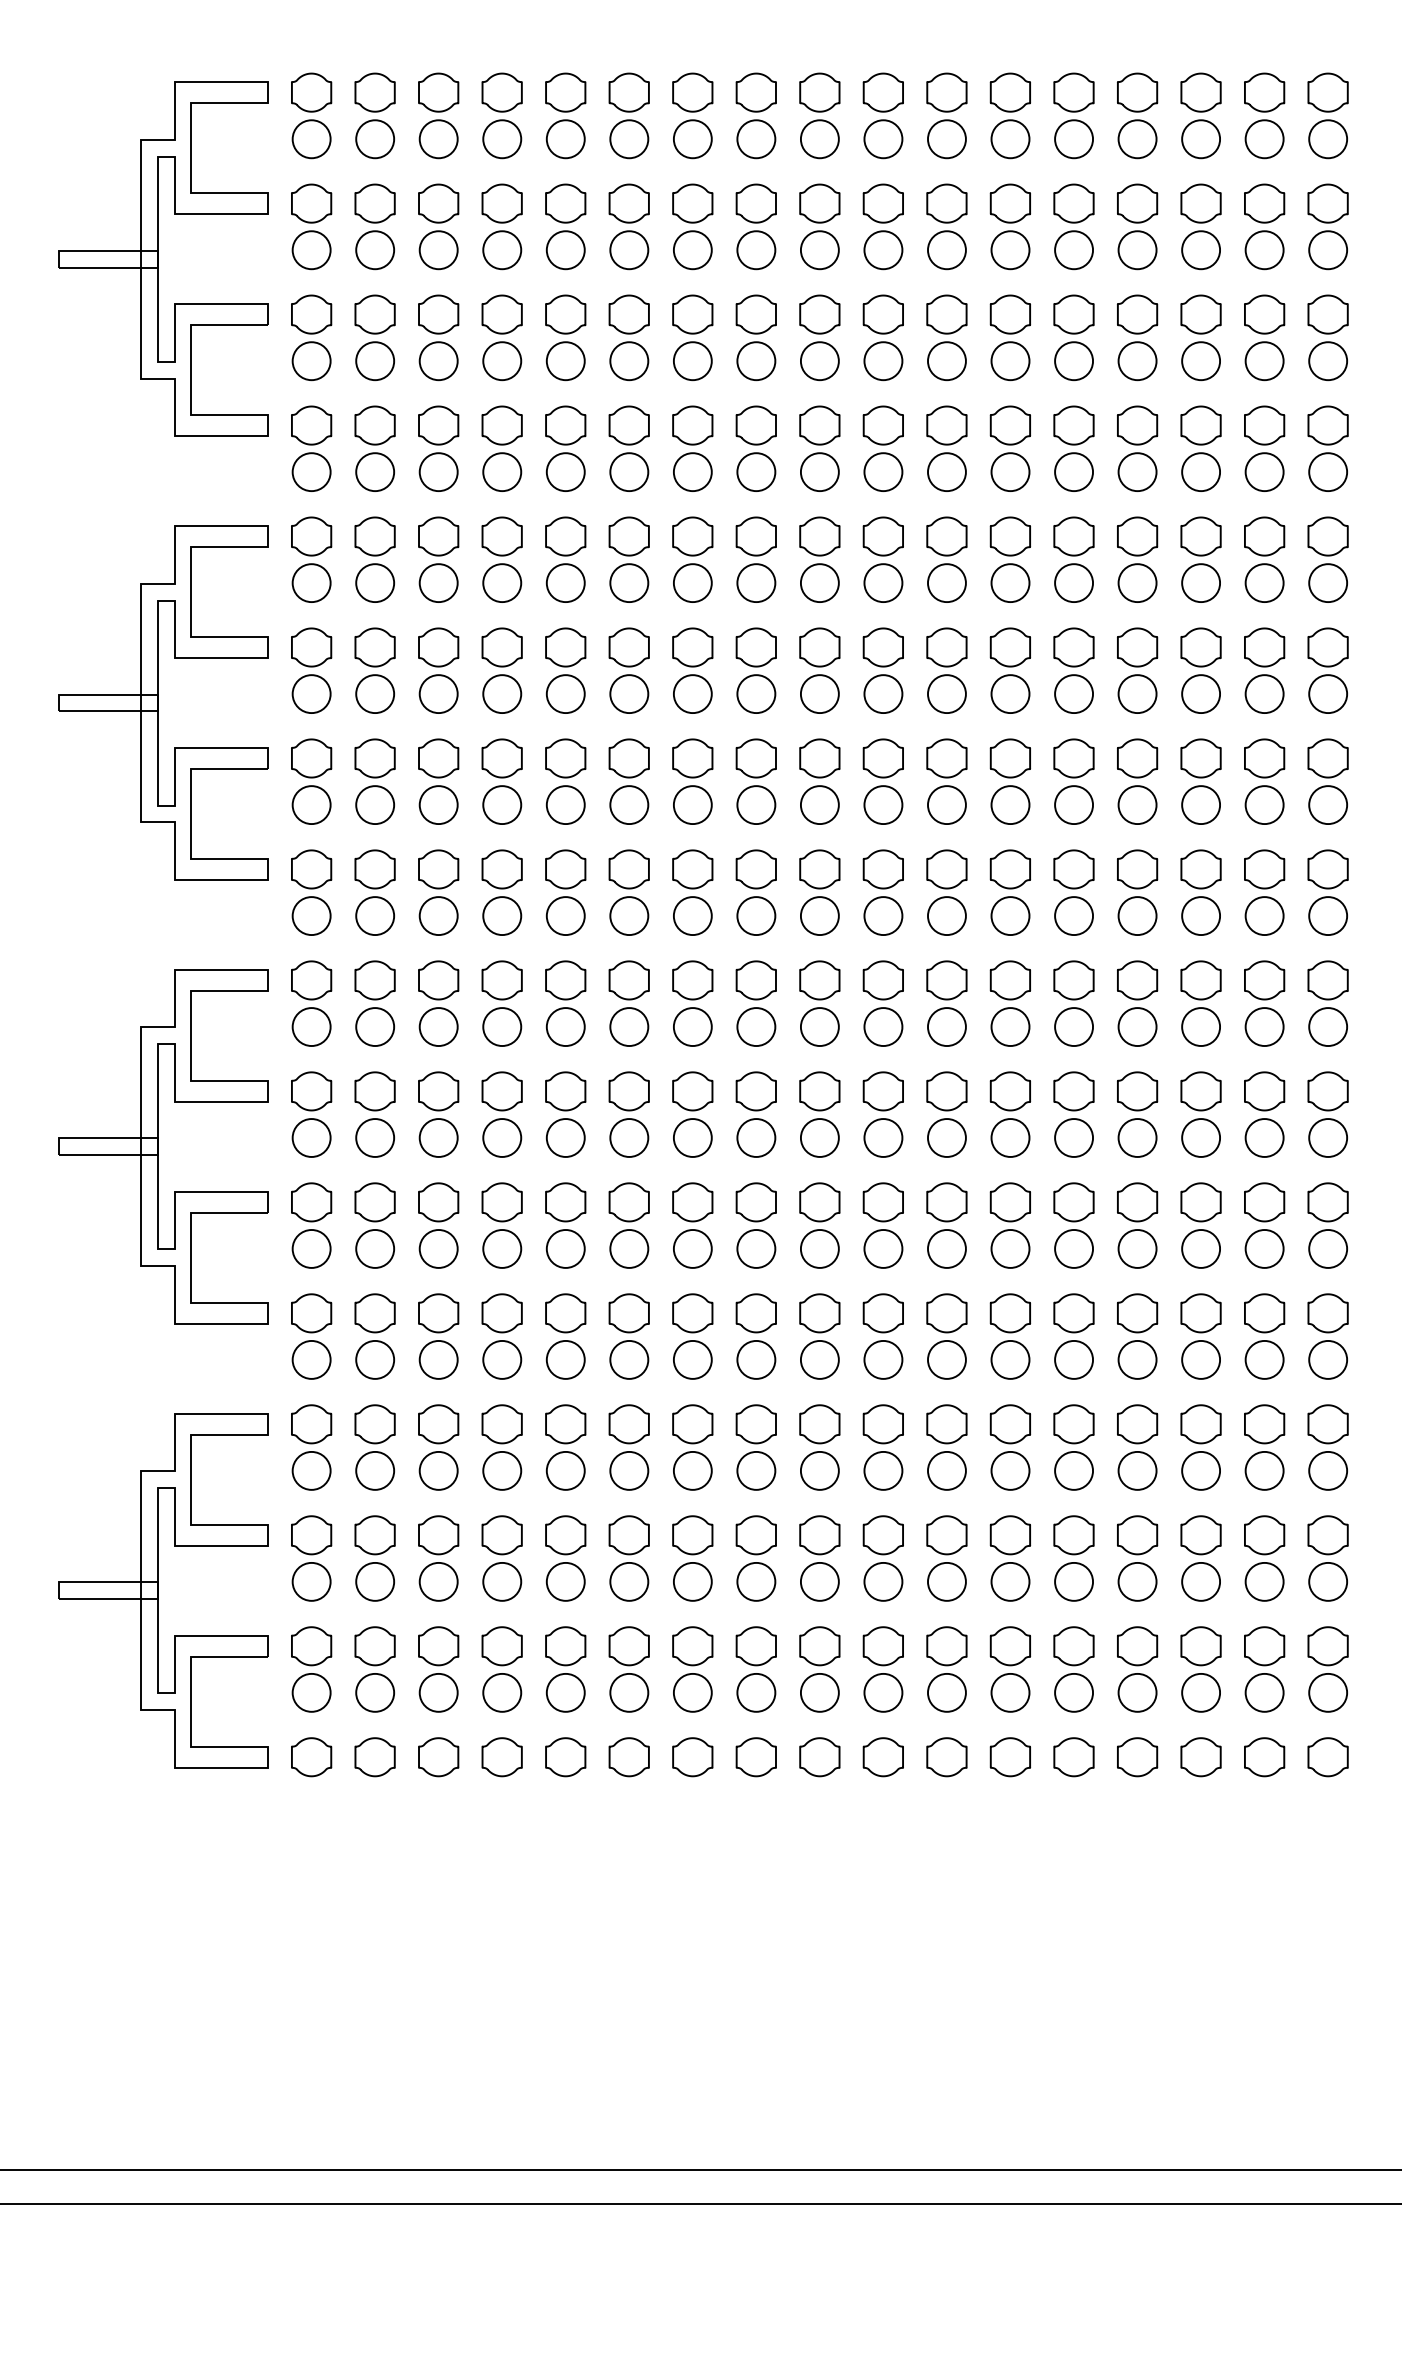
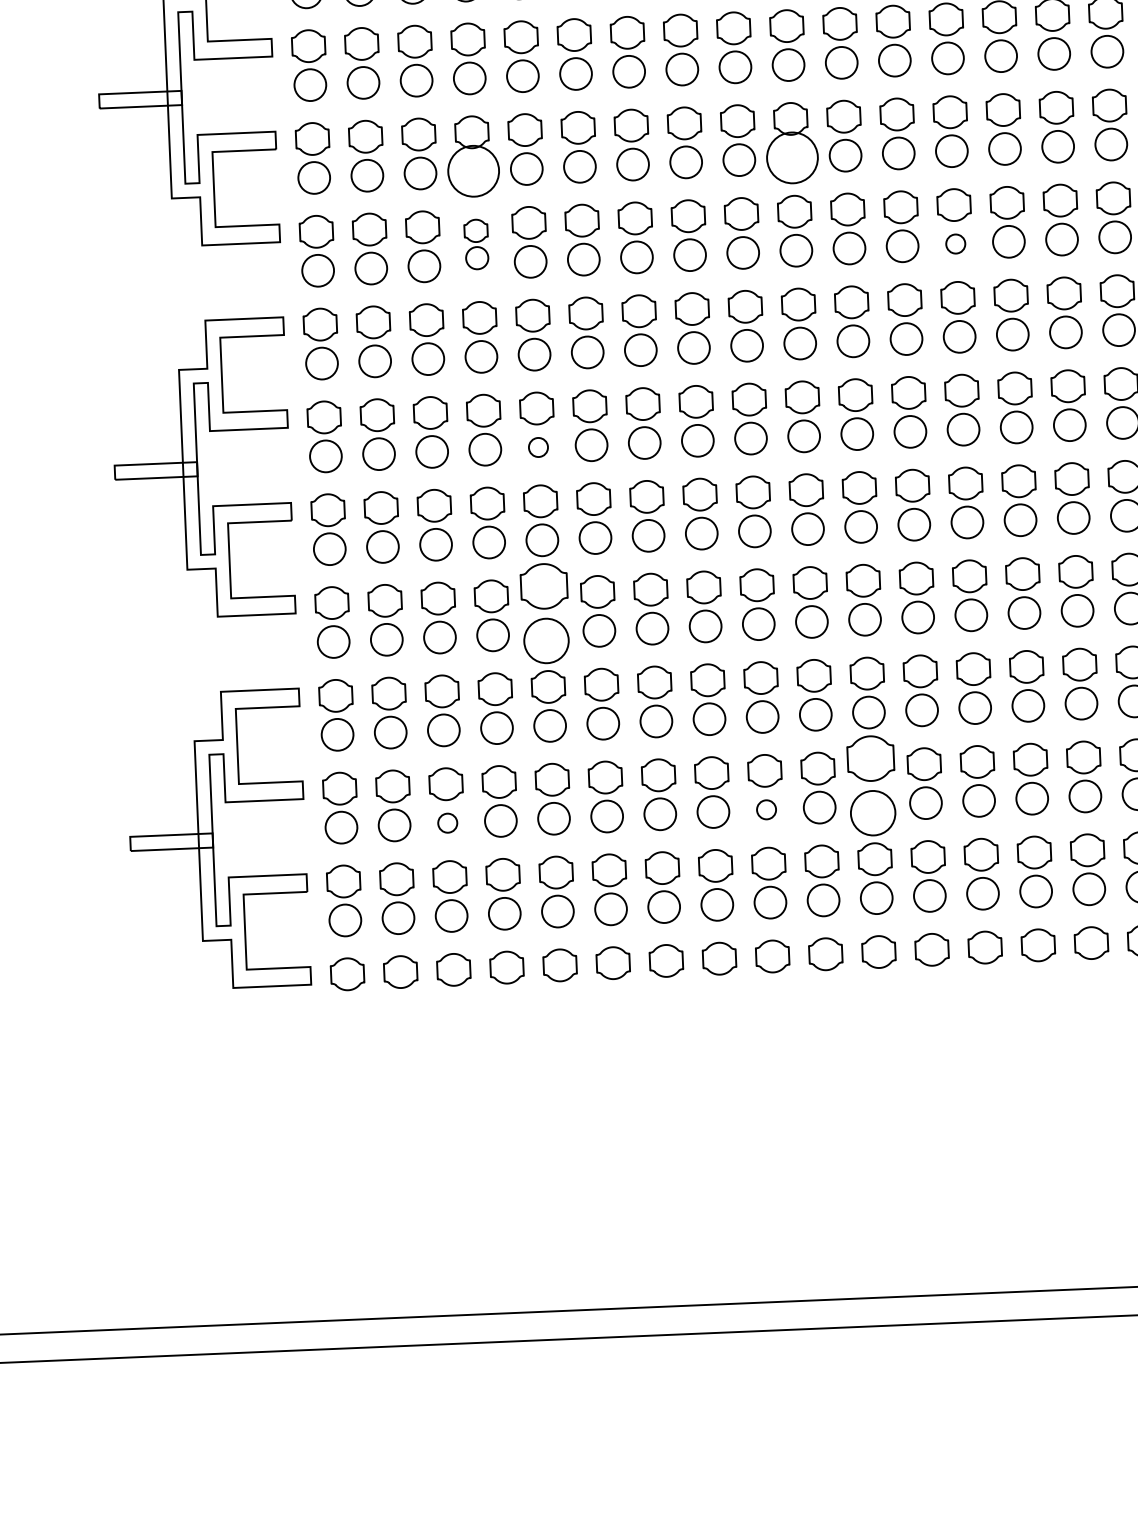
circle: (502, 805) -> (473, 171), size x1.6
circle: (883, 805) -> (792, 158), size x1.6
part: (501, 892) -> (476, 244), size x0.7
circle: (1074, 916) -> (956, 244), size x0.6
circle: (565, 1137) -> (538, 447), size x0.6
part: (565, 1336) -> (545, 613), size x1.4
part: (946, 1558) -> (871, 785), size x1.4
circle: (438, 1581) -> (447, 822), size x0.6
circle: (819, 1581) -> (766, 809), size x0.6

